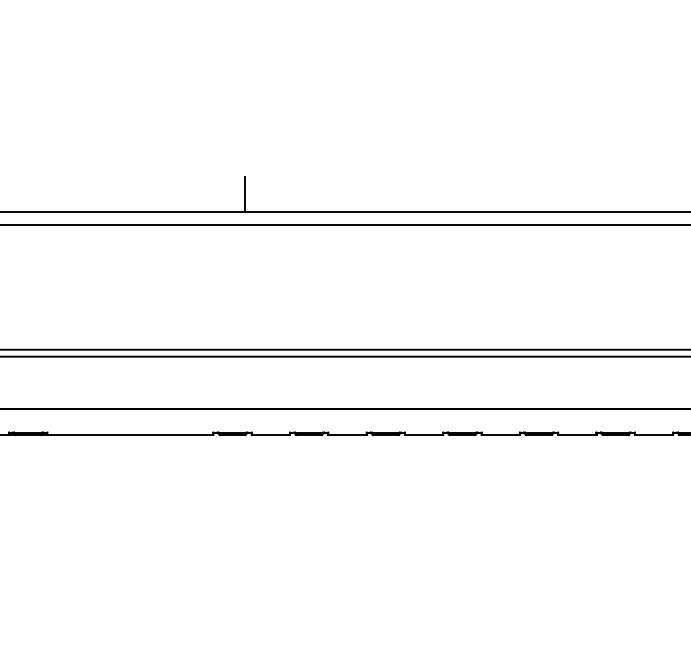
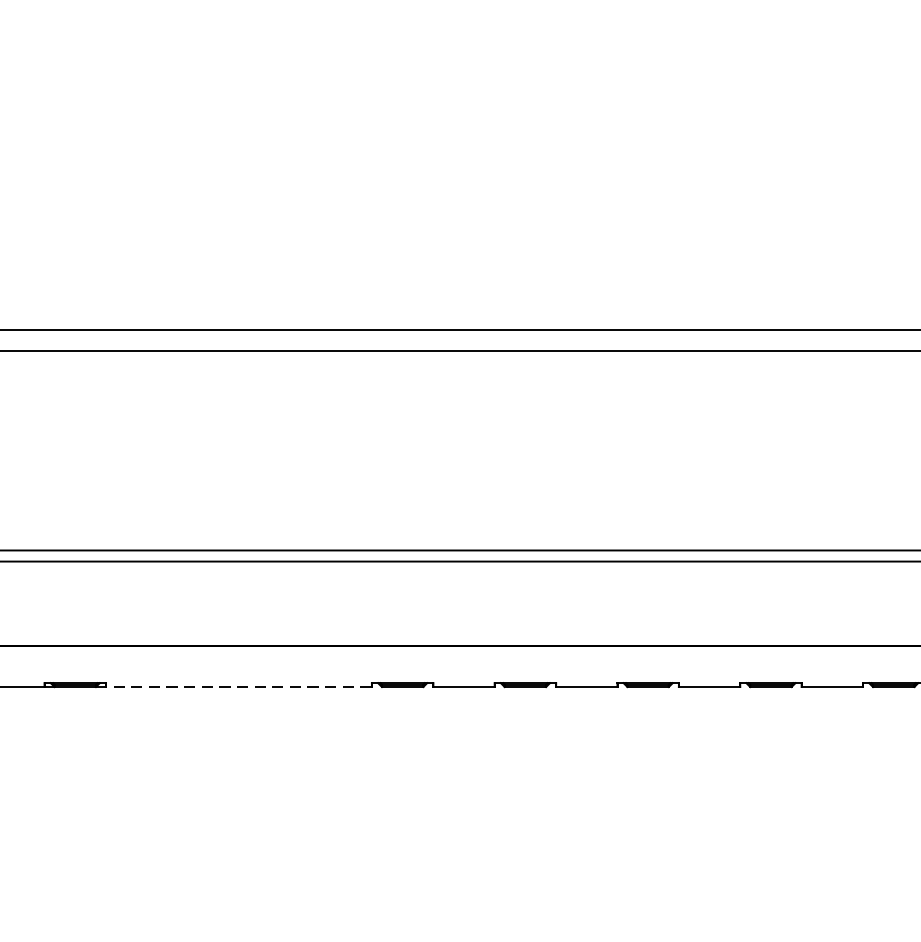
line: (245, 194) -> (423, 301), removed
line: (127, 434) -> (234, 686), solid -> dashed

